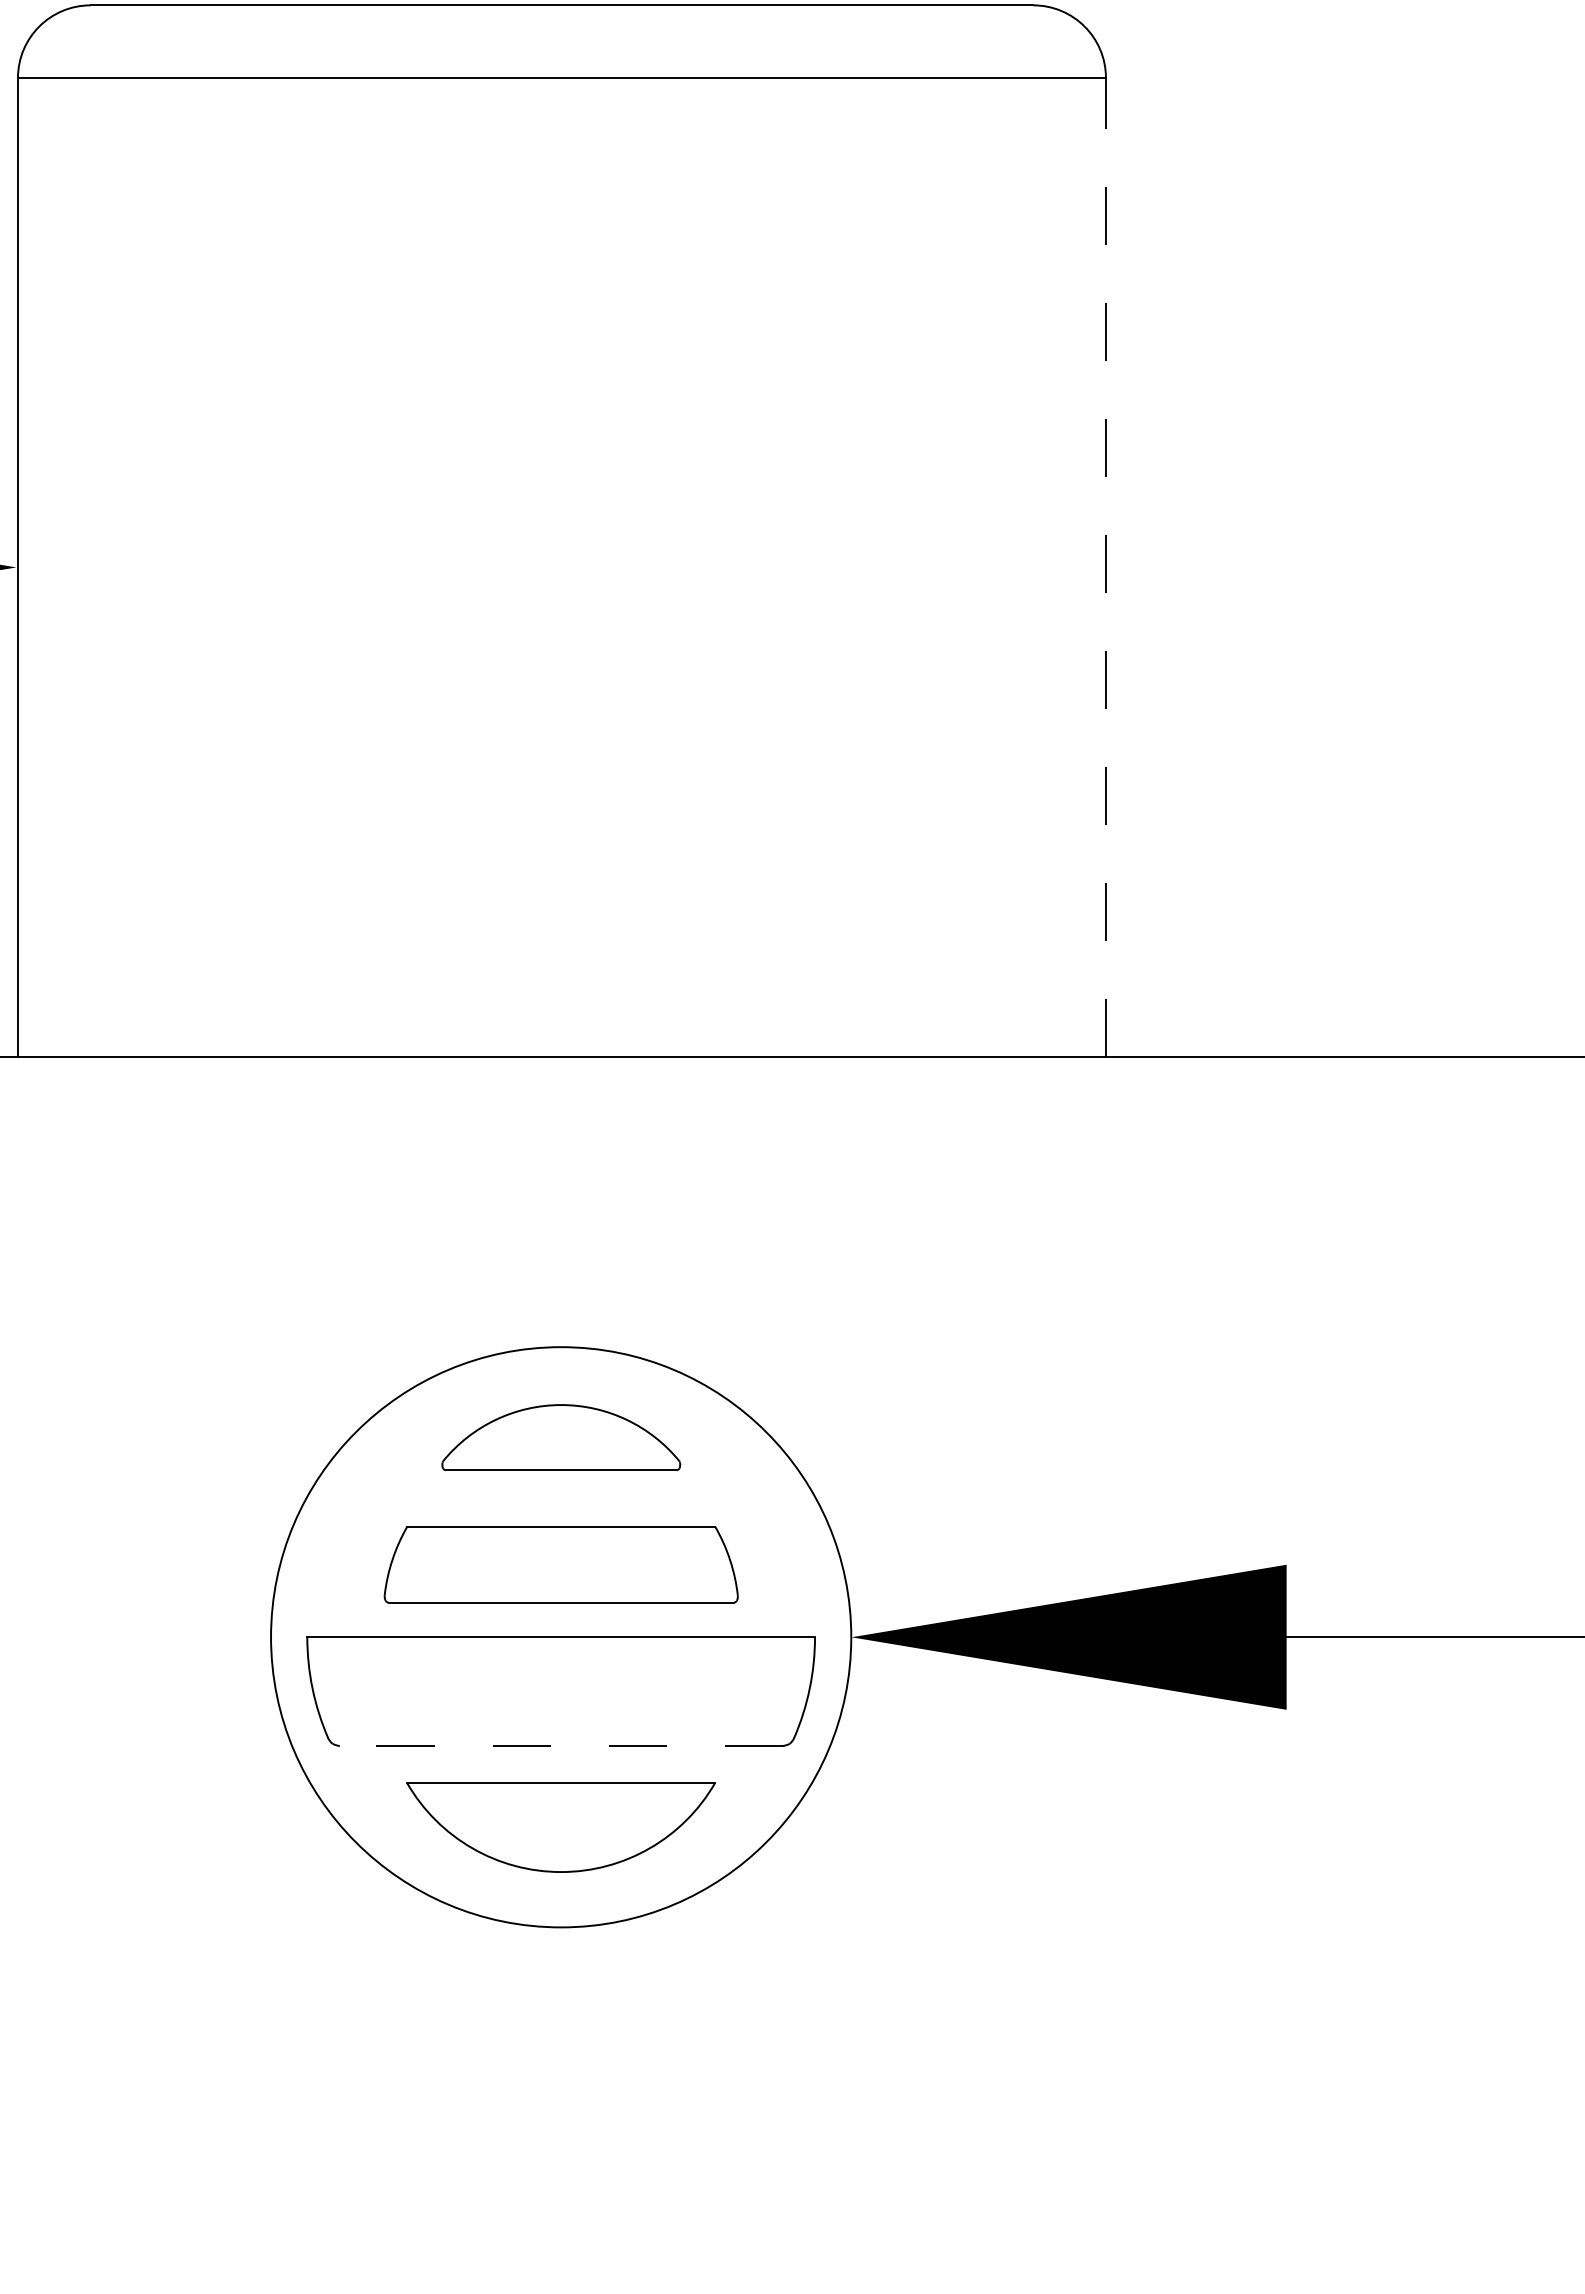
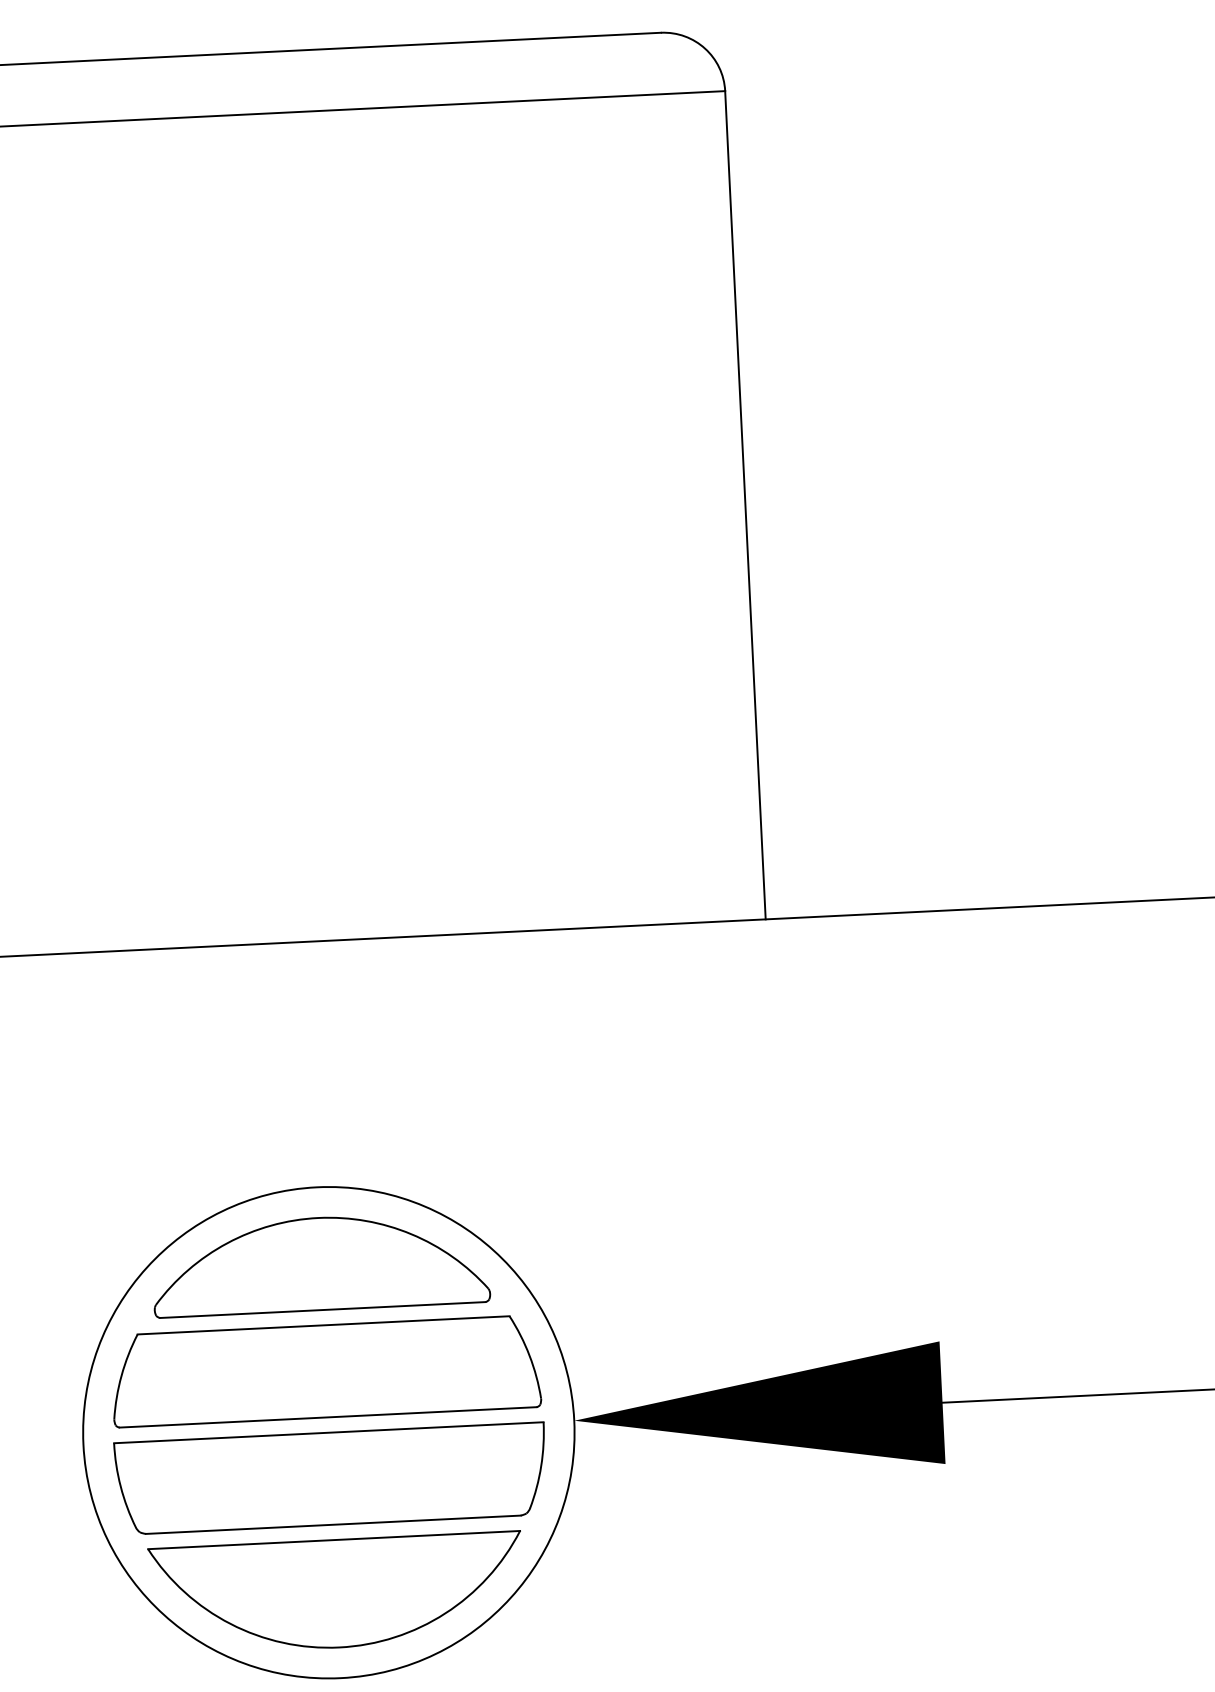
line: (1105, 567) -> (745, 505), dashed -> solid
part: (561, 1437) -> (320, 1263), size x1.67
part: (561, 1564) -> (326, 1371), size x1.43
line: (560, 1746) -> (332, 1525), dashed -> solid
part: (560, 1827) -> (336, 1593), size x1.43

